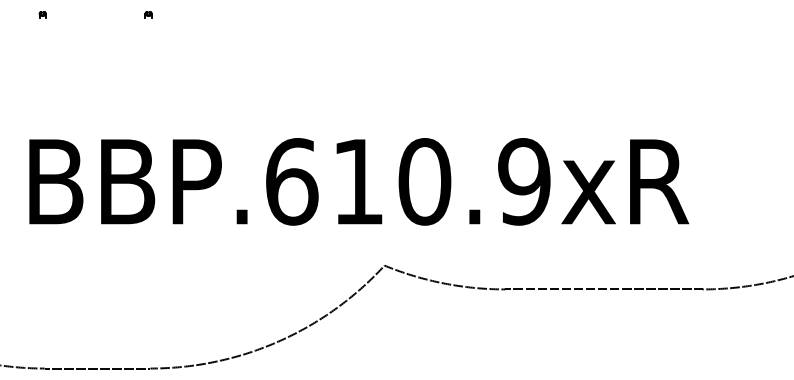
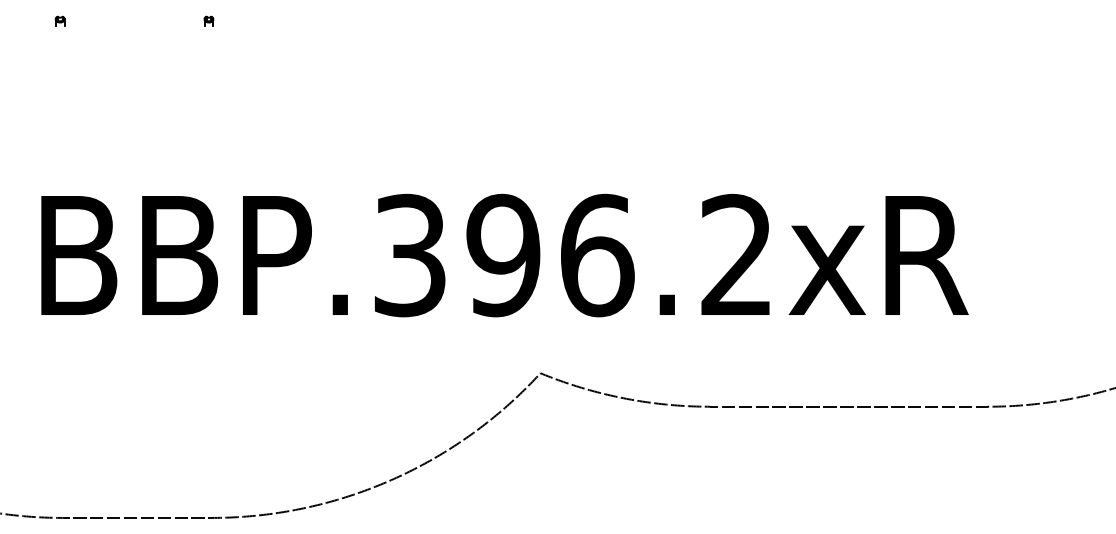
text: (408, 181) -> (573, 255), BBP.610.9xR -> BBP.396.2xR

